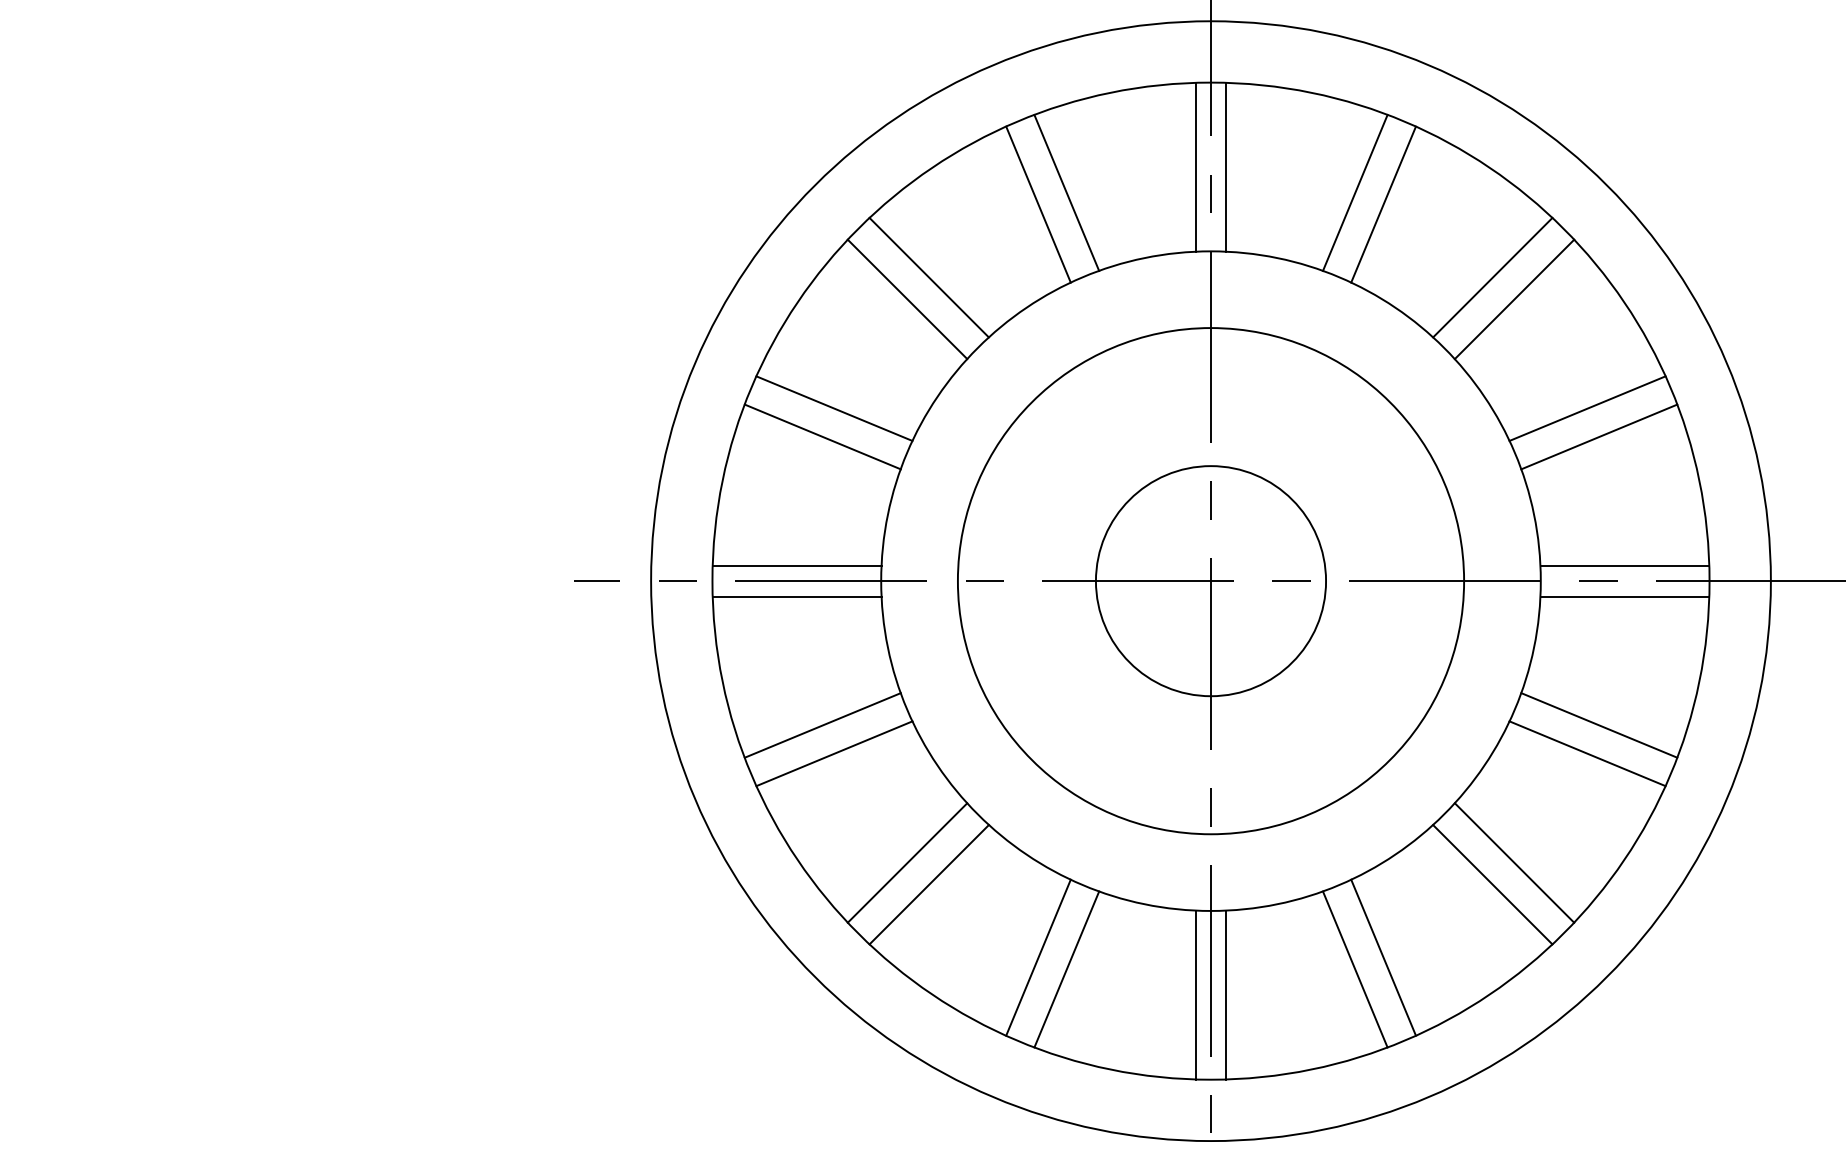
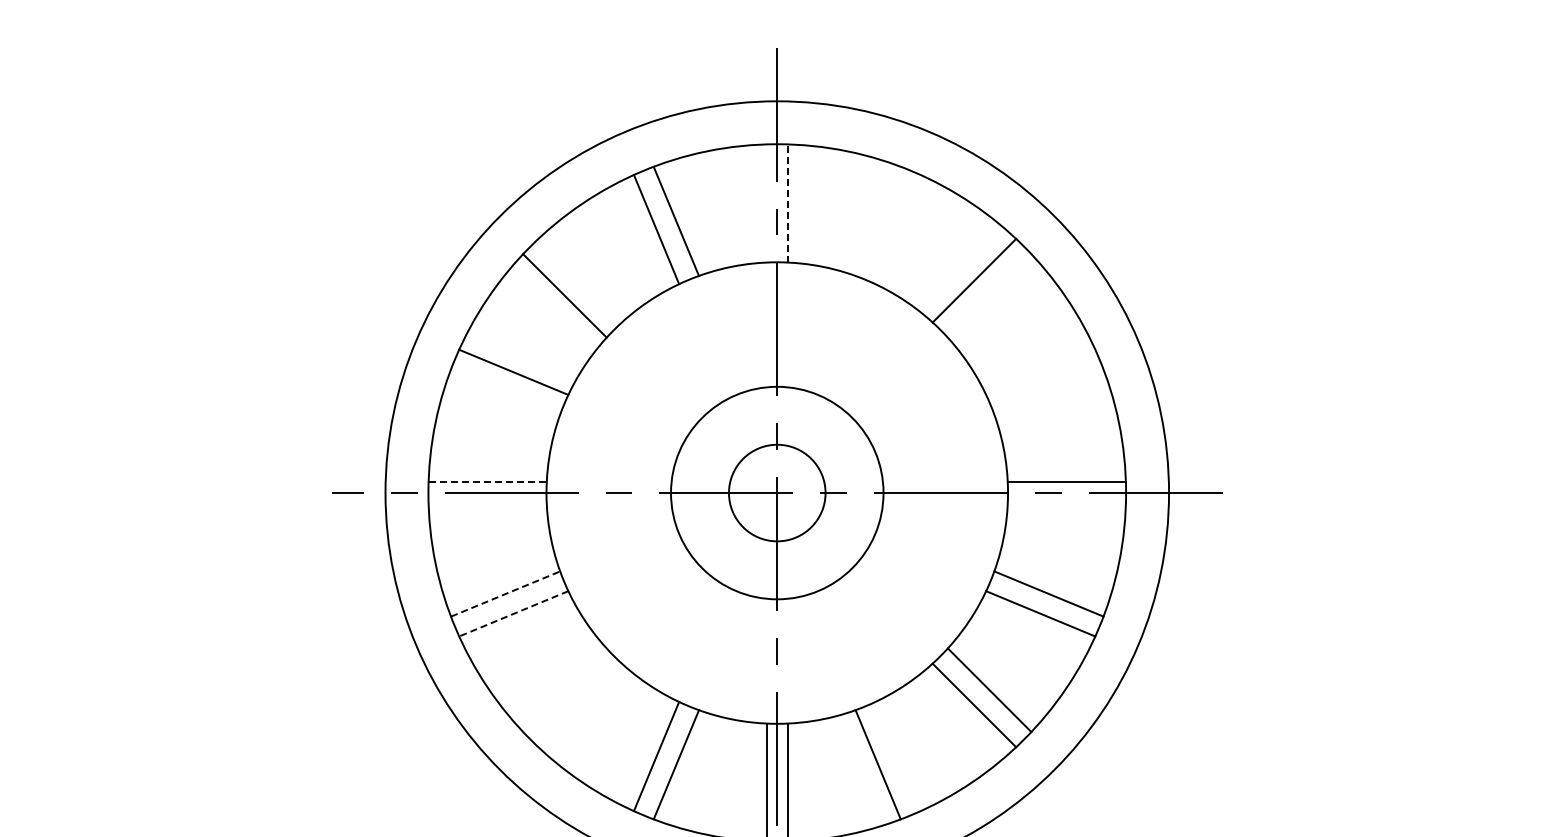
line: (1195, 167) -> (766, 203), removed
line: (1227, 167) -> (788, 203), solid -> dashed
line: (1354, 193) -> (877, 221), removed
line: (1382, 204) -> (897, 229), removed
line: (928, 277) -> (579, 280), removed
line: (1514, 298) -> (989, 295), removed
line: (1587, 407) -> (1040, 371), removed
line: (822, 435) -> (505, 391), removed
line: (1598, 435) -> (1048, 391), removed
line: (798, 566) -> (488, 482), solid -> dashed
circle: (1209, 580) -> (776, 492), size x0.6
circle: (1211, 580) -> (777, 492), size x0.6
line: (796, 596) -> (487, 503), removed
line: (1624, 596) -> (1066, 503), removed
line: (824, 724) -> (506, 593), solid -> dashed
line: (834, 754) -> (513, 614), solid -> dashed
line: (906, 863) -> (564, 690), removed
line: (928, 884) -> (579, 705), removed
line: (1382, 957) -> (897, 756), removed

